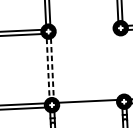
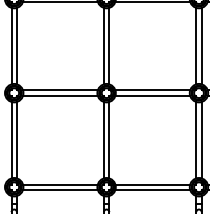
line: (84, 27) -> (152, 90), added
line: (84, 31) -> (152, 95), added
line: (120, 64) -> (196, 139), added
line: (124, 64) -> (201, 139), added
line: (47, 68) -> (103, 140), dashed -> solid
line: (52, 68) -> (109, 140), dashed -> solid
line: (87, 105) -> (152, 189), added

